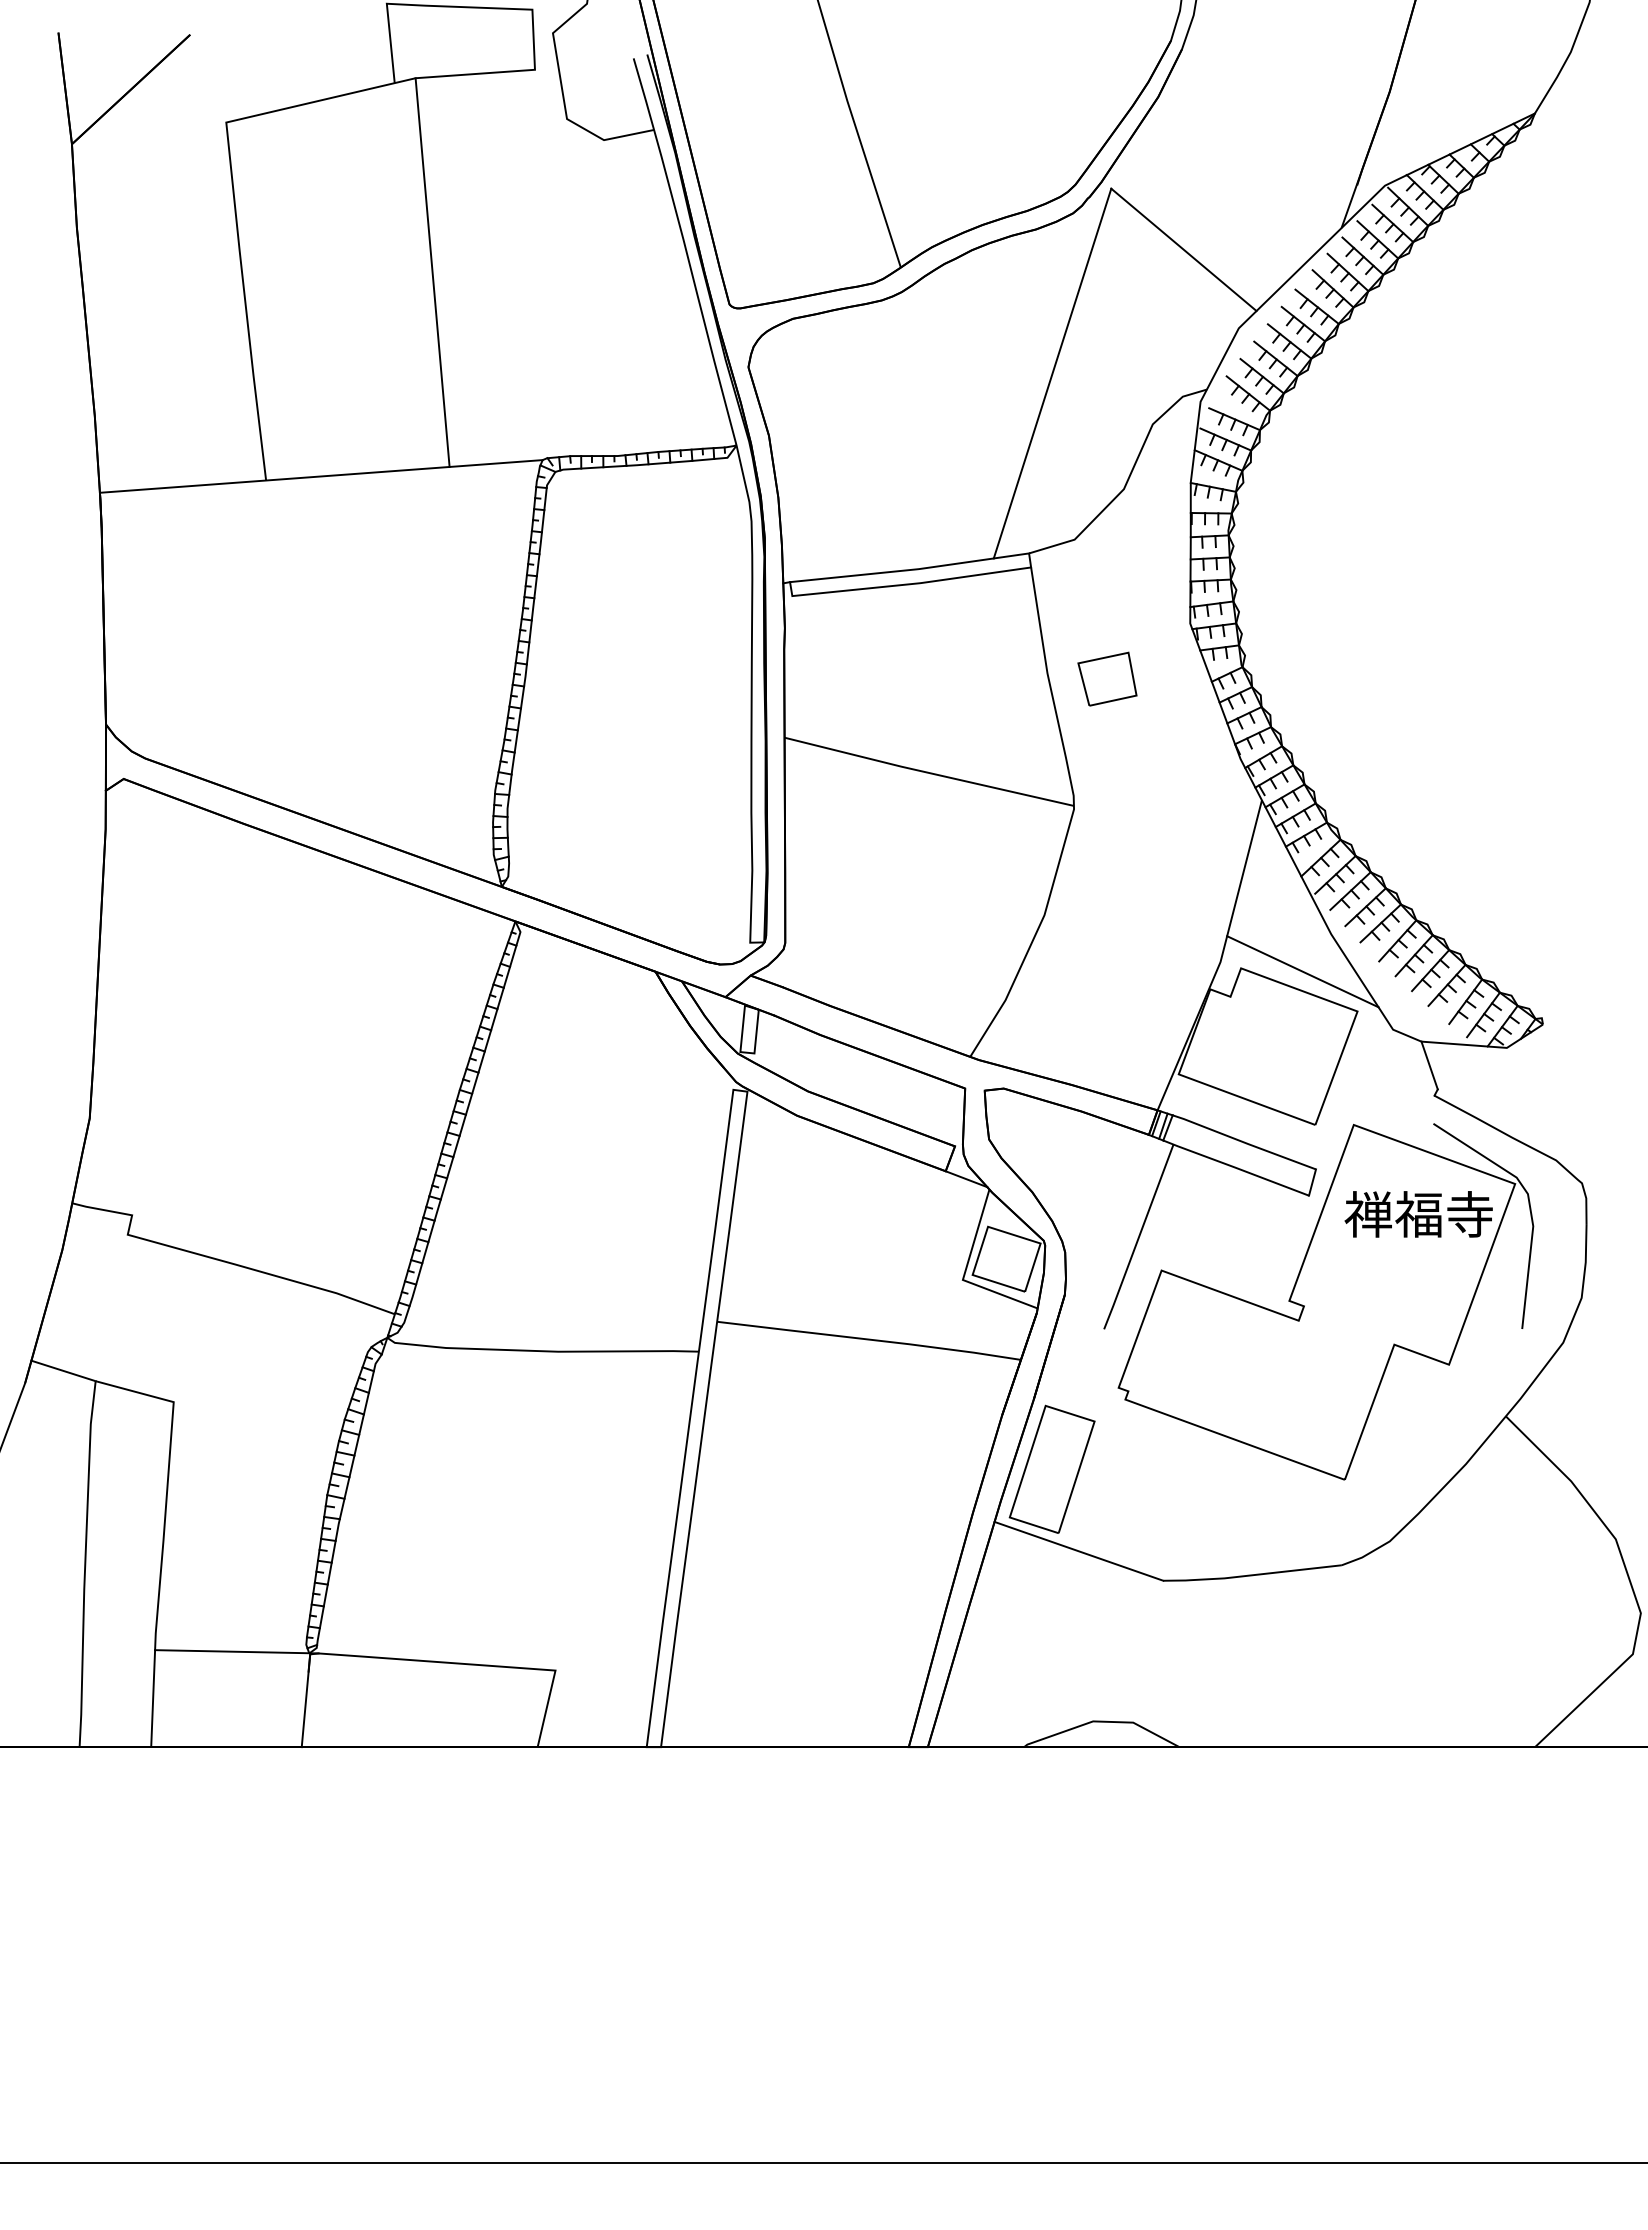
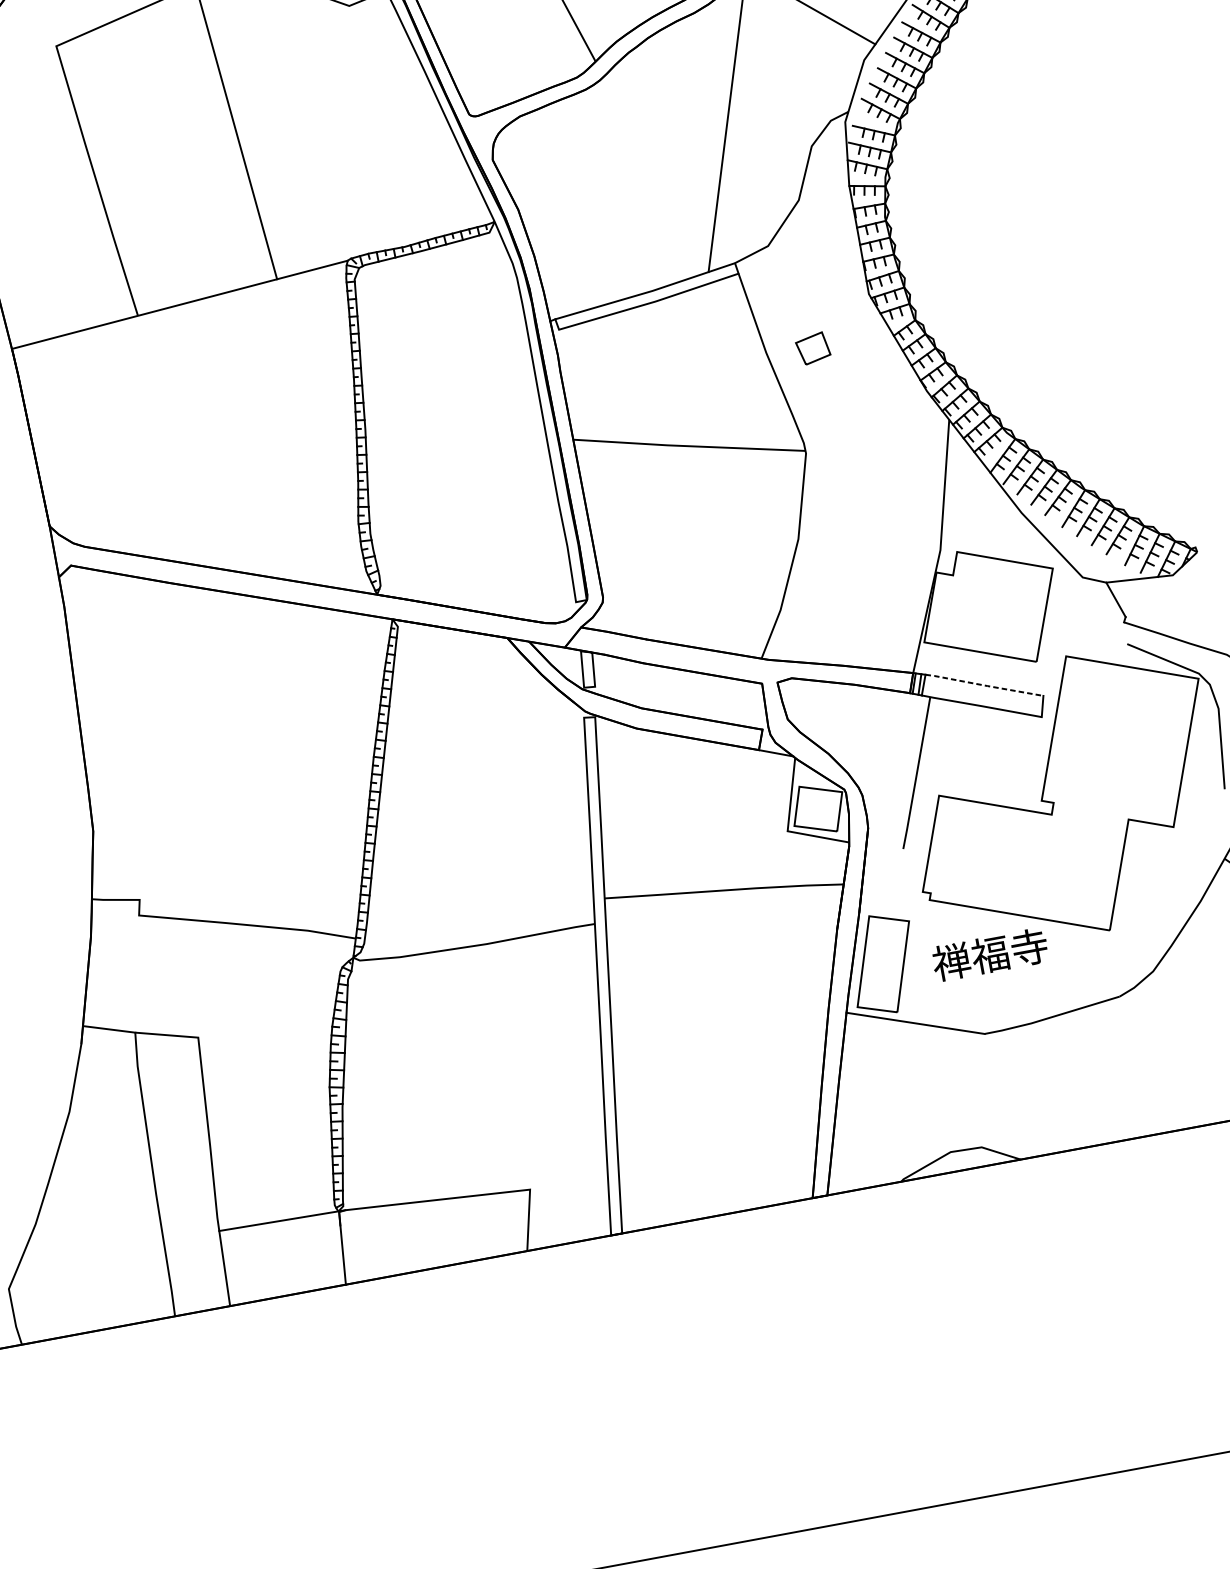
part: (1107, 678) -> (813, 348), size x0.7
line: (1302, 971) -> (1004, 545), removed
line: (1244, 1142) -> (984, 685), solid -> dashed
text: (1418, 1214) -> (990, 954), moved

